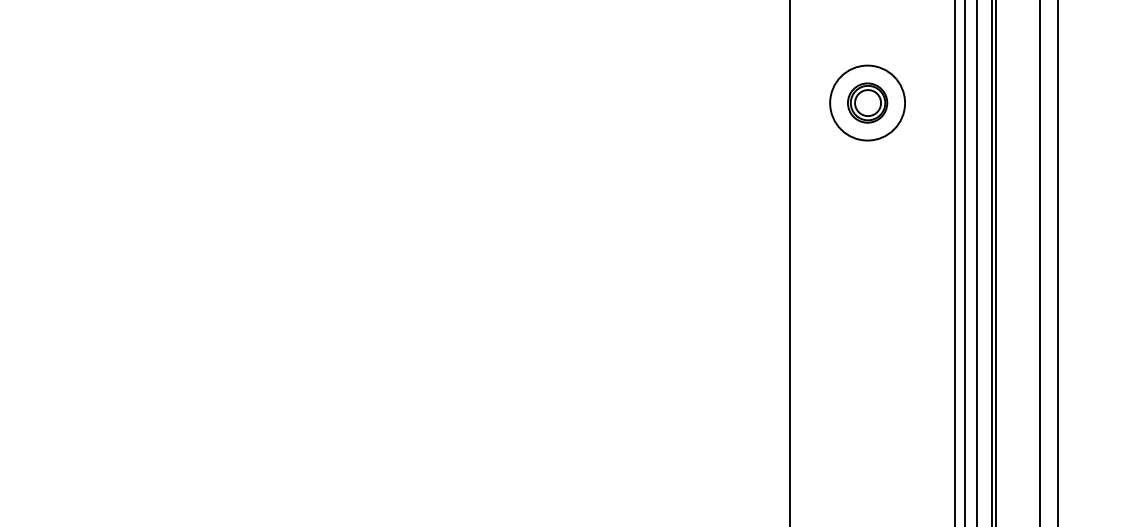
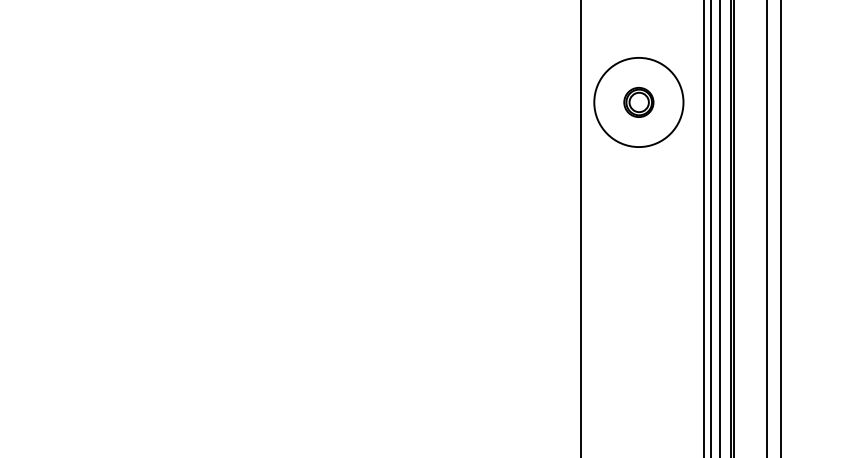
circle: (867, 103) -> (638, 102), size x1.6

